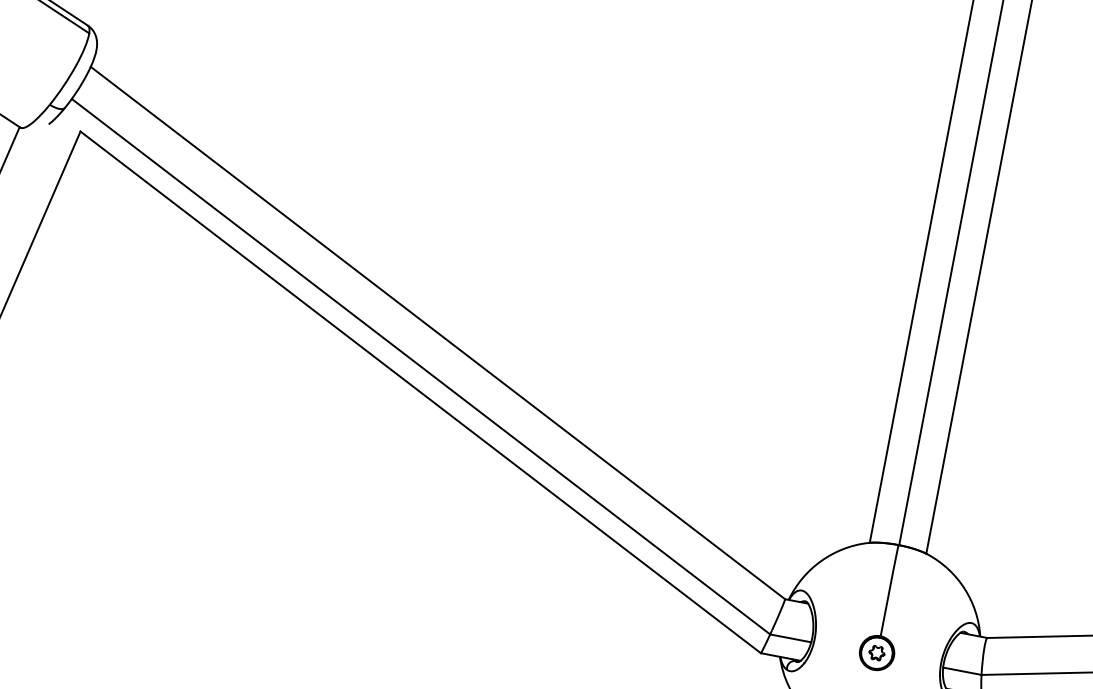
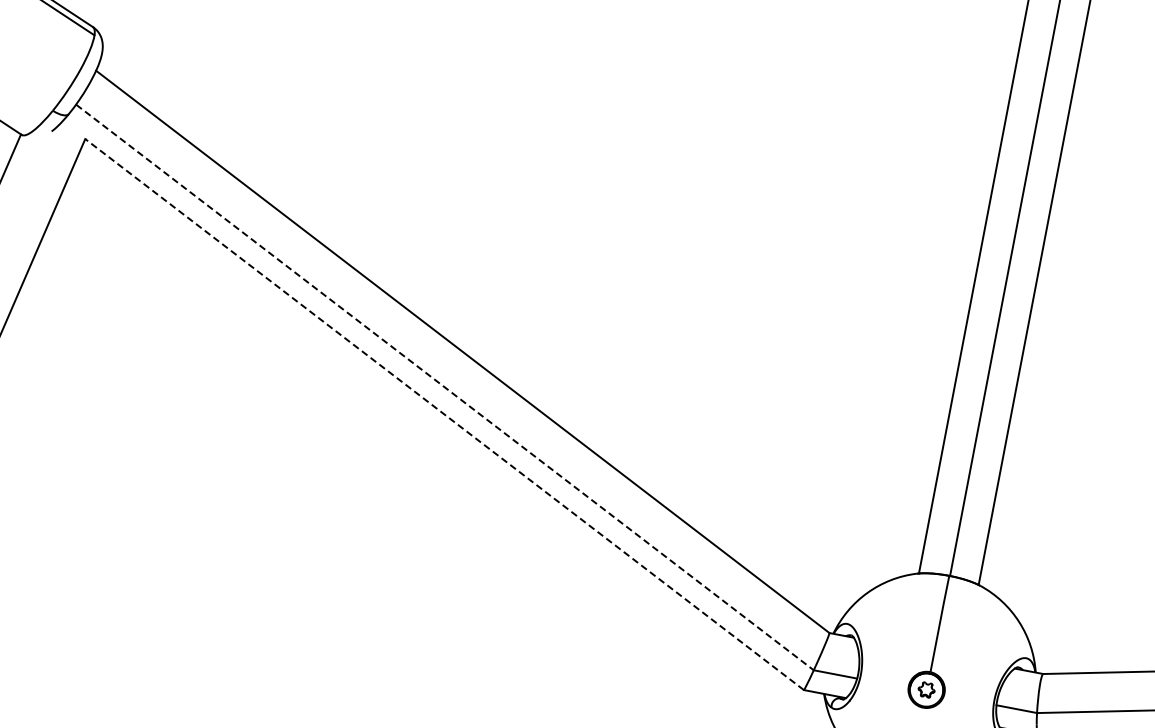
line: (421, 366) -> (445, 387), solid -> dashed
line: (420, 392) -> (444, 414), solid -> dashed

